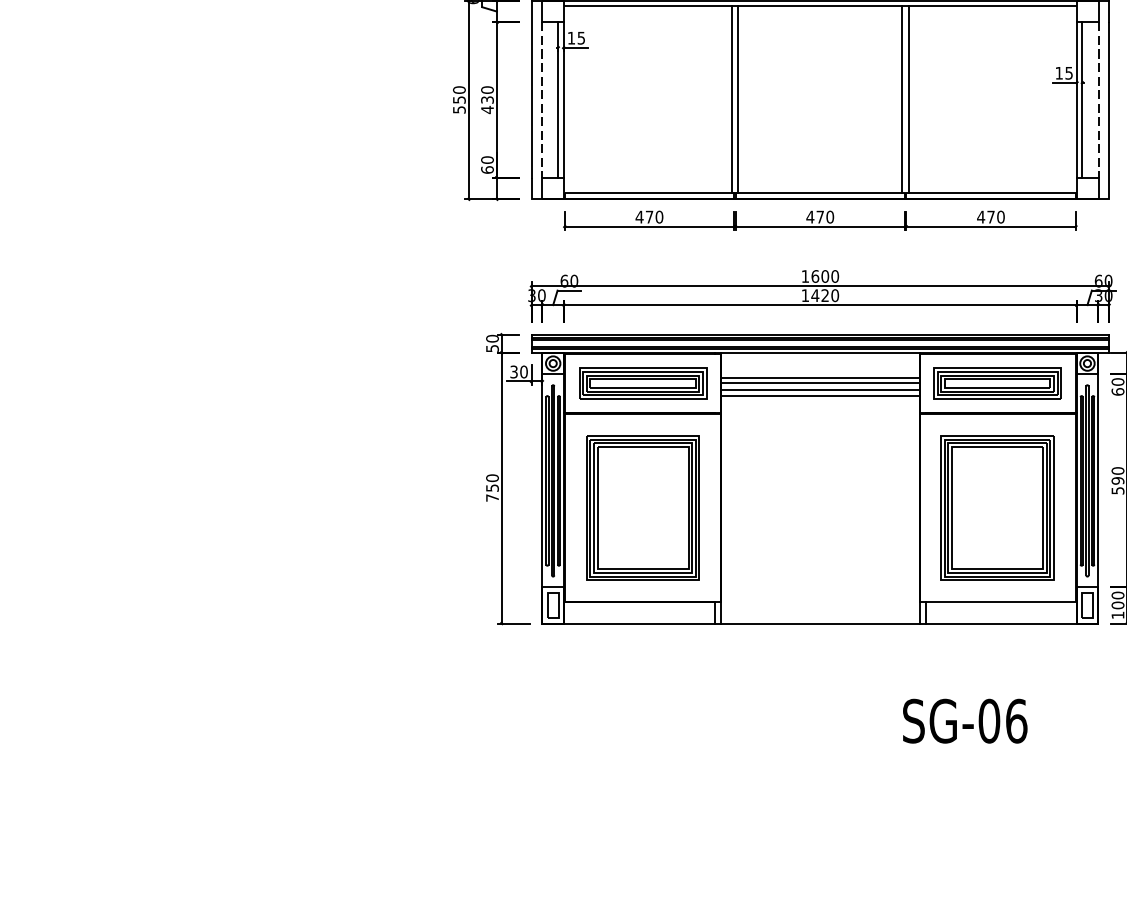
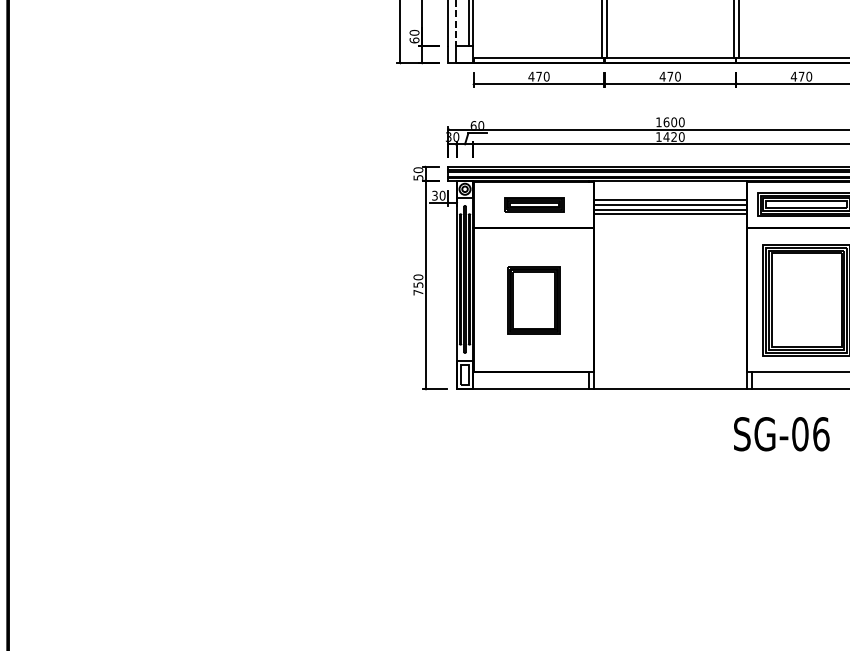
part: (643, 383) -> (534, 204), size x0.6
part: (642, 507) -> (533, 299), size x0.6
text: (965, 720) -> (781, 433), moved

